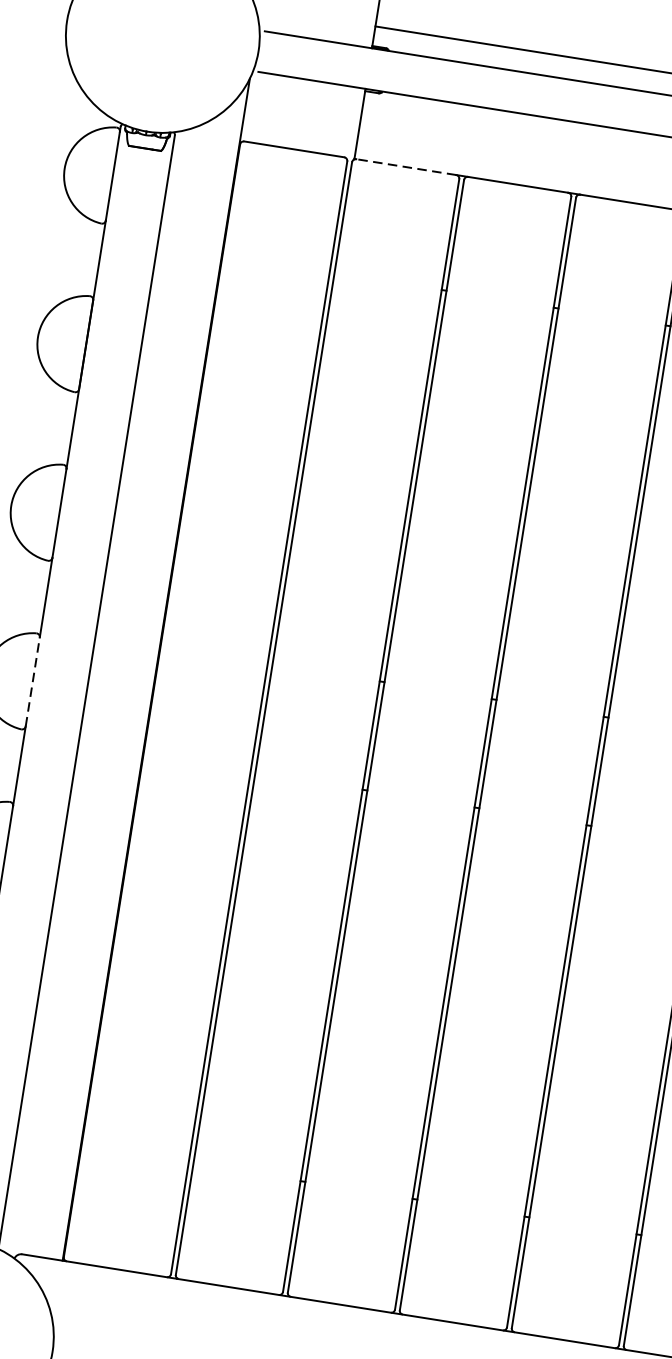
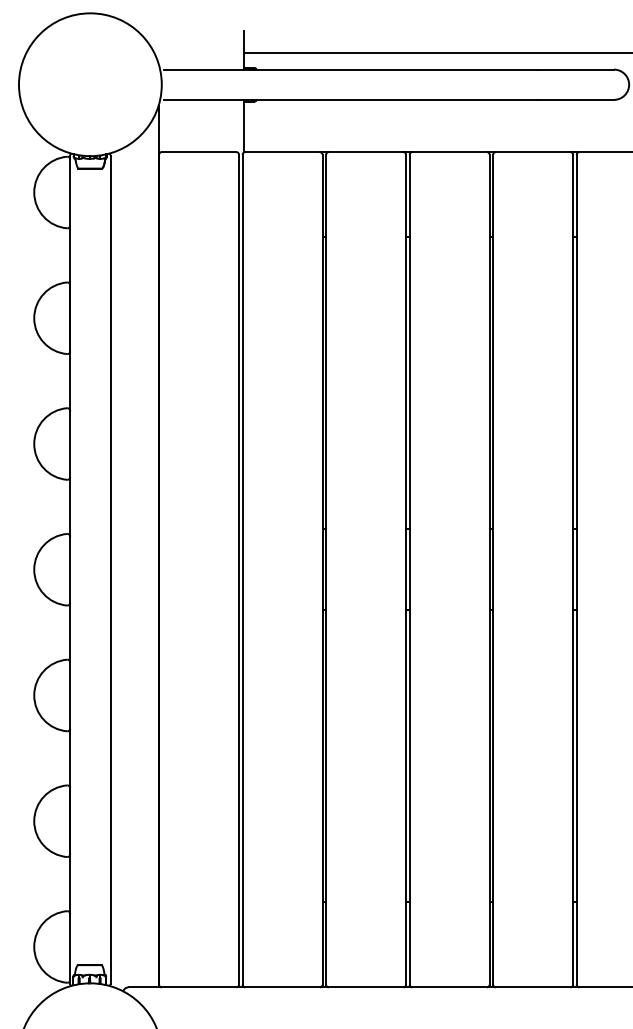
line: (406, 167) -> (282, 152), dashed -> solid
line: (33, 681) -> (70, 569), dashed -> solid

